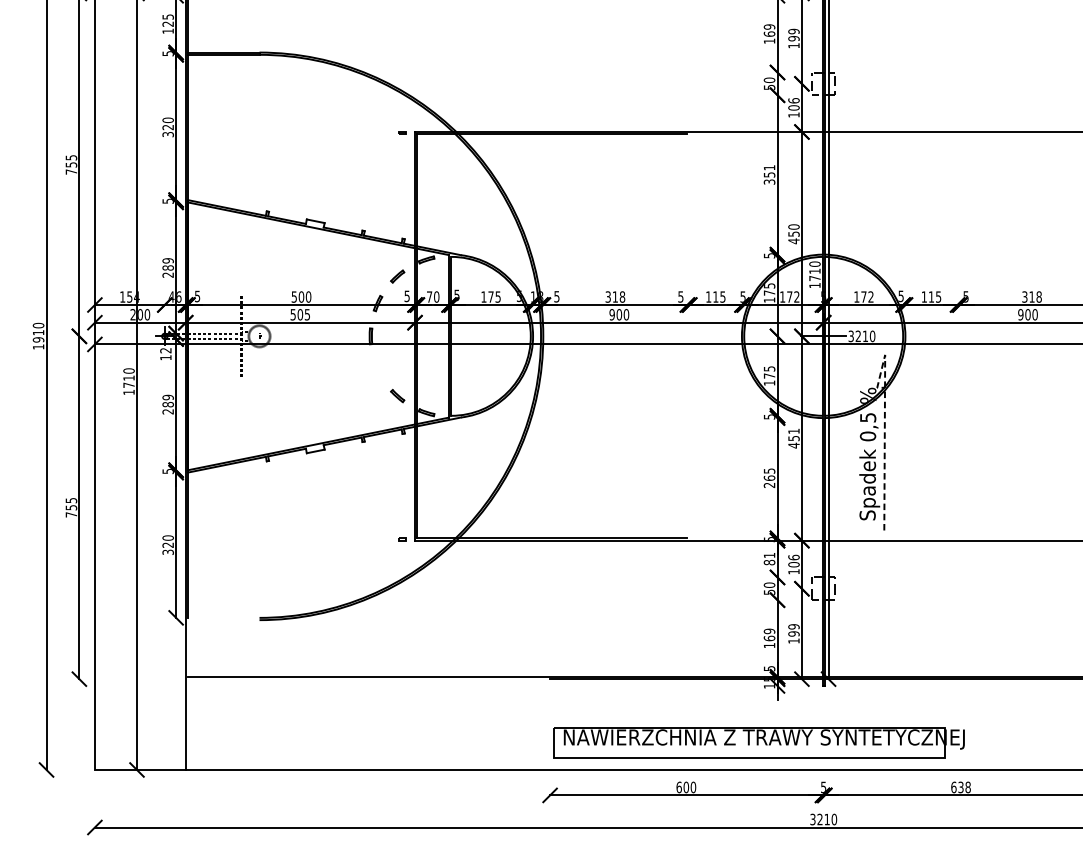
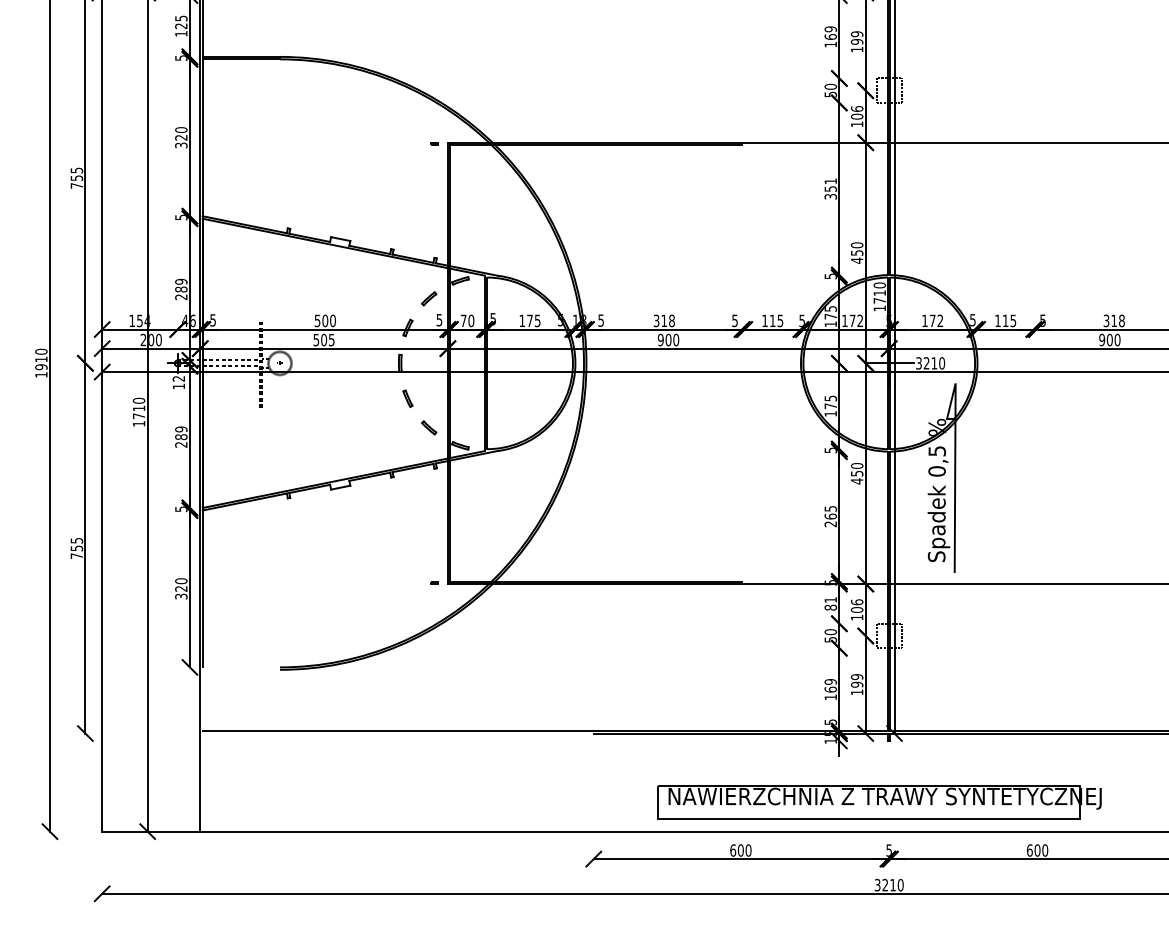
part: (377, 368) -> (407, 398), added
line: (885, 420) -> (955, 454), dashed -> solid
text: (794, 430) -> (857, 465), 451 -> 450
part: (759, 742) -> (879, 802), moved
text: (964, 787) -> (1041, 850), 638 -> 600

